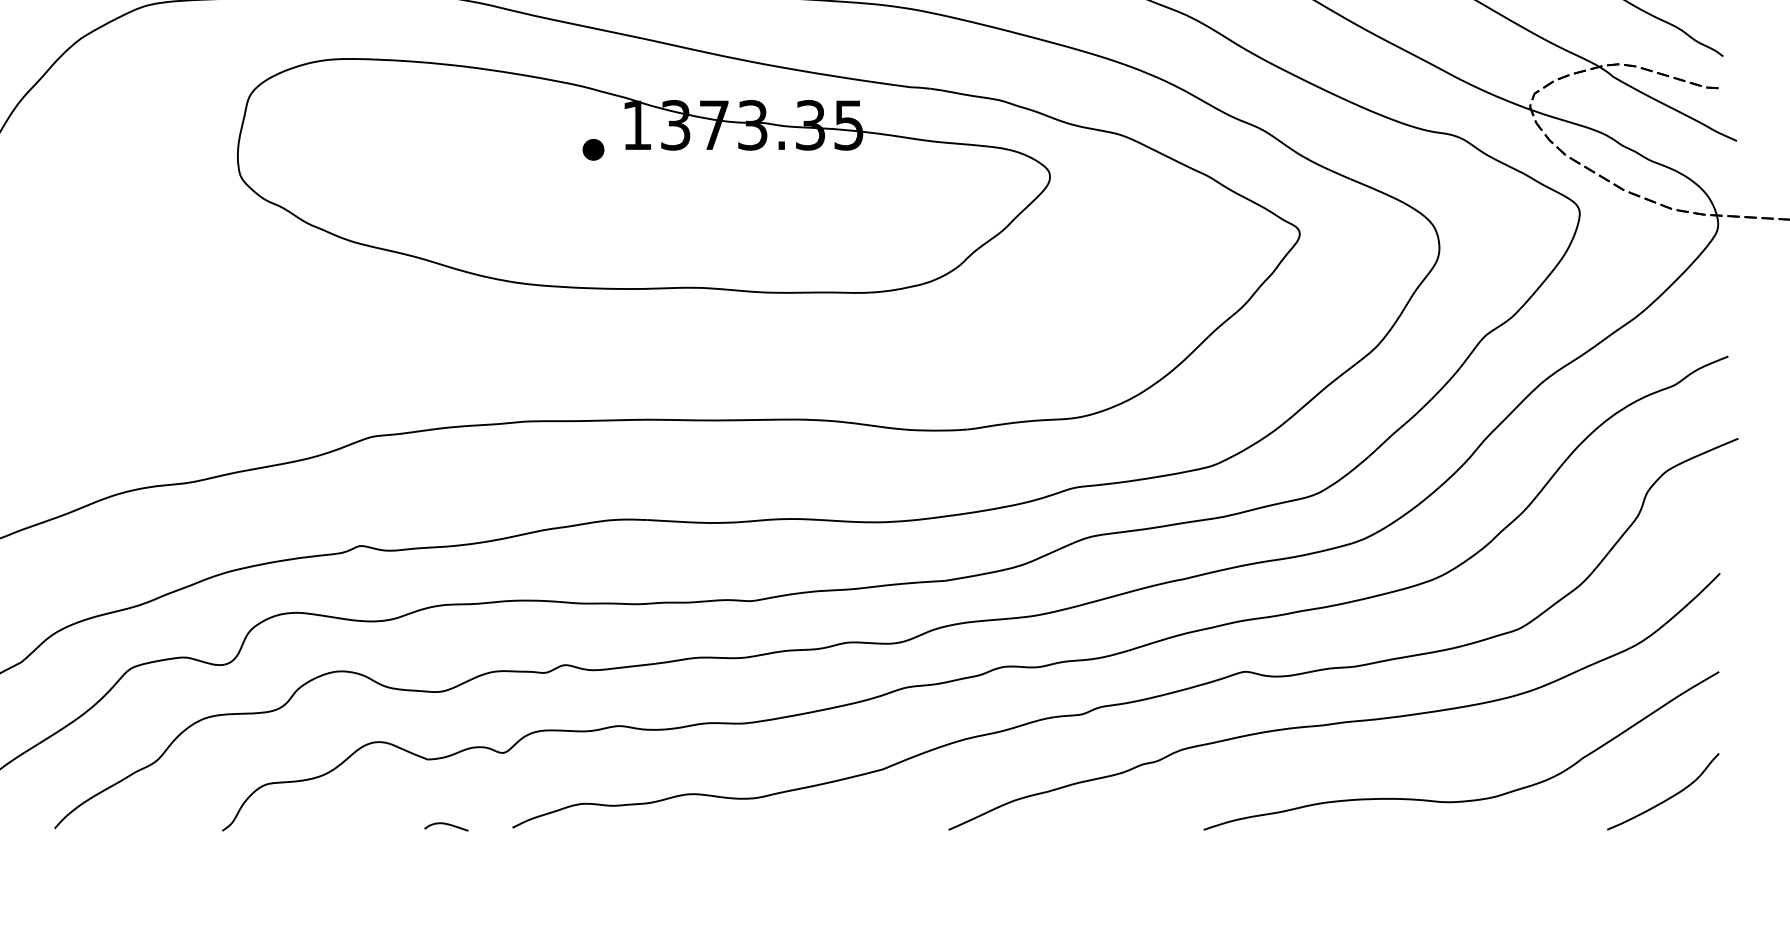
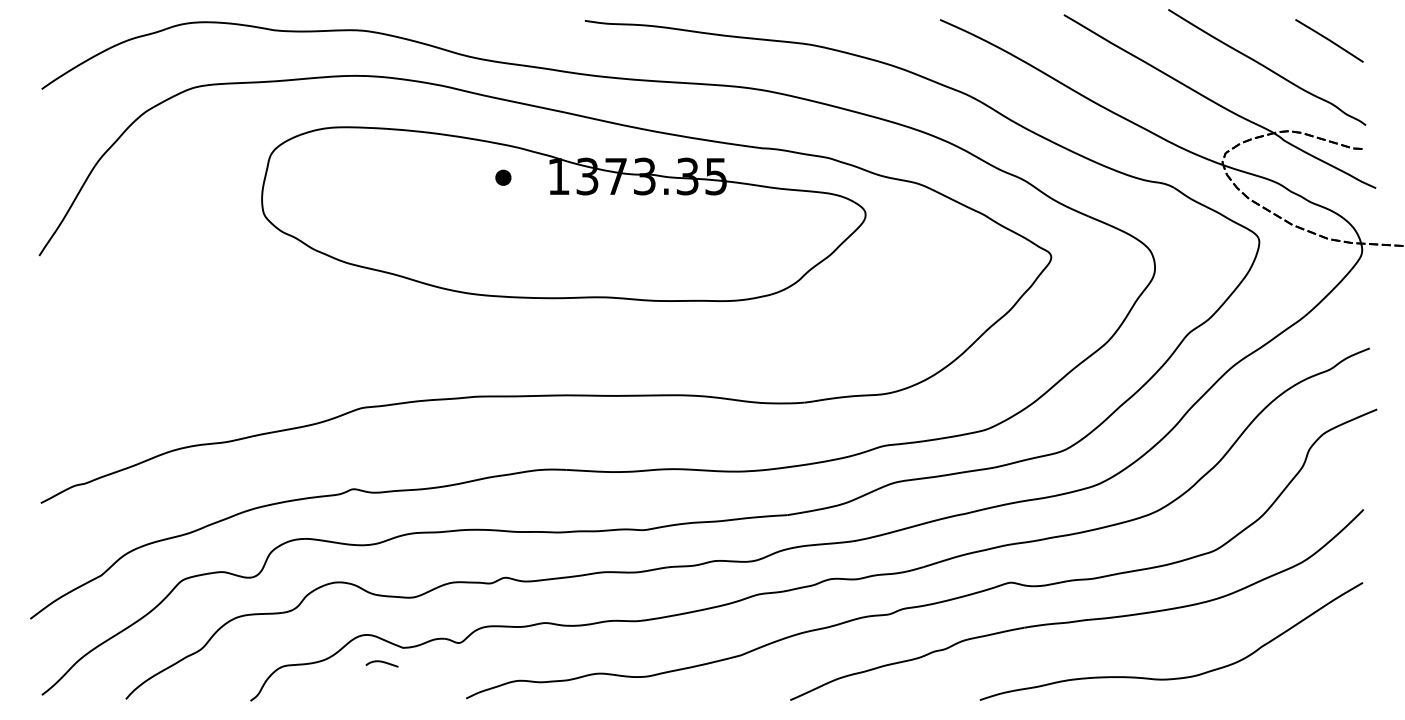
part: (593, 149) -> (503, 177), moved
curve: (1667, 798) -> (1324, 676), removed
curve: (445, 824) -> (381, 662), moved

